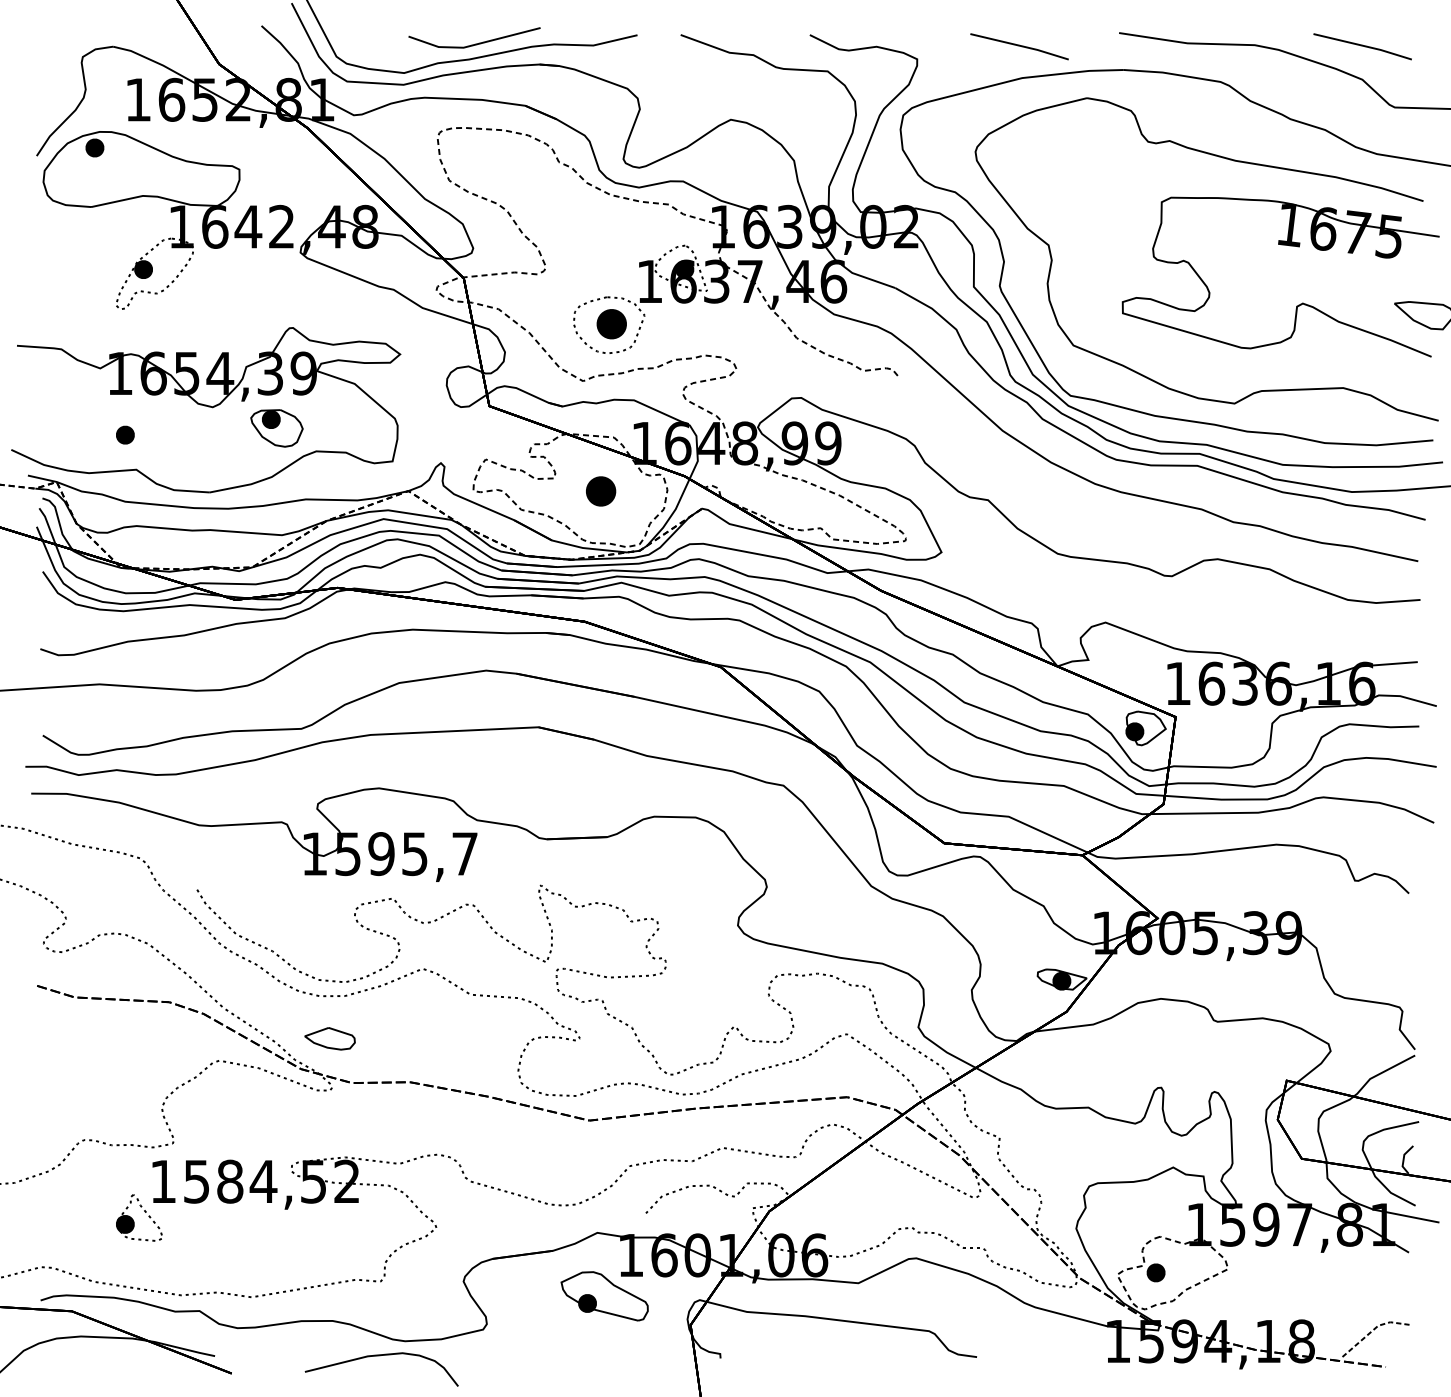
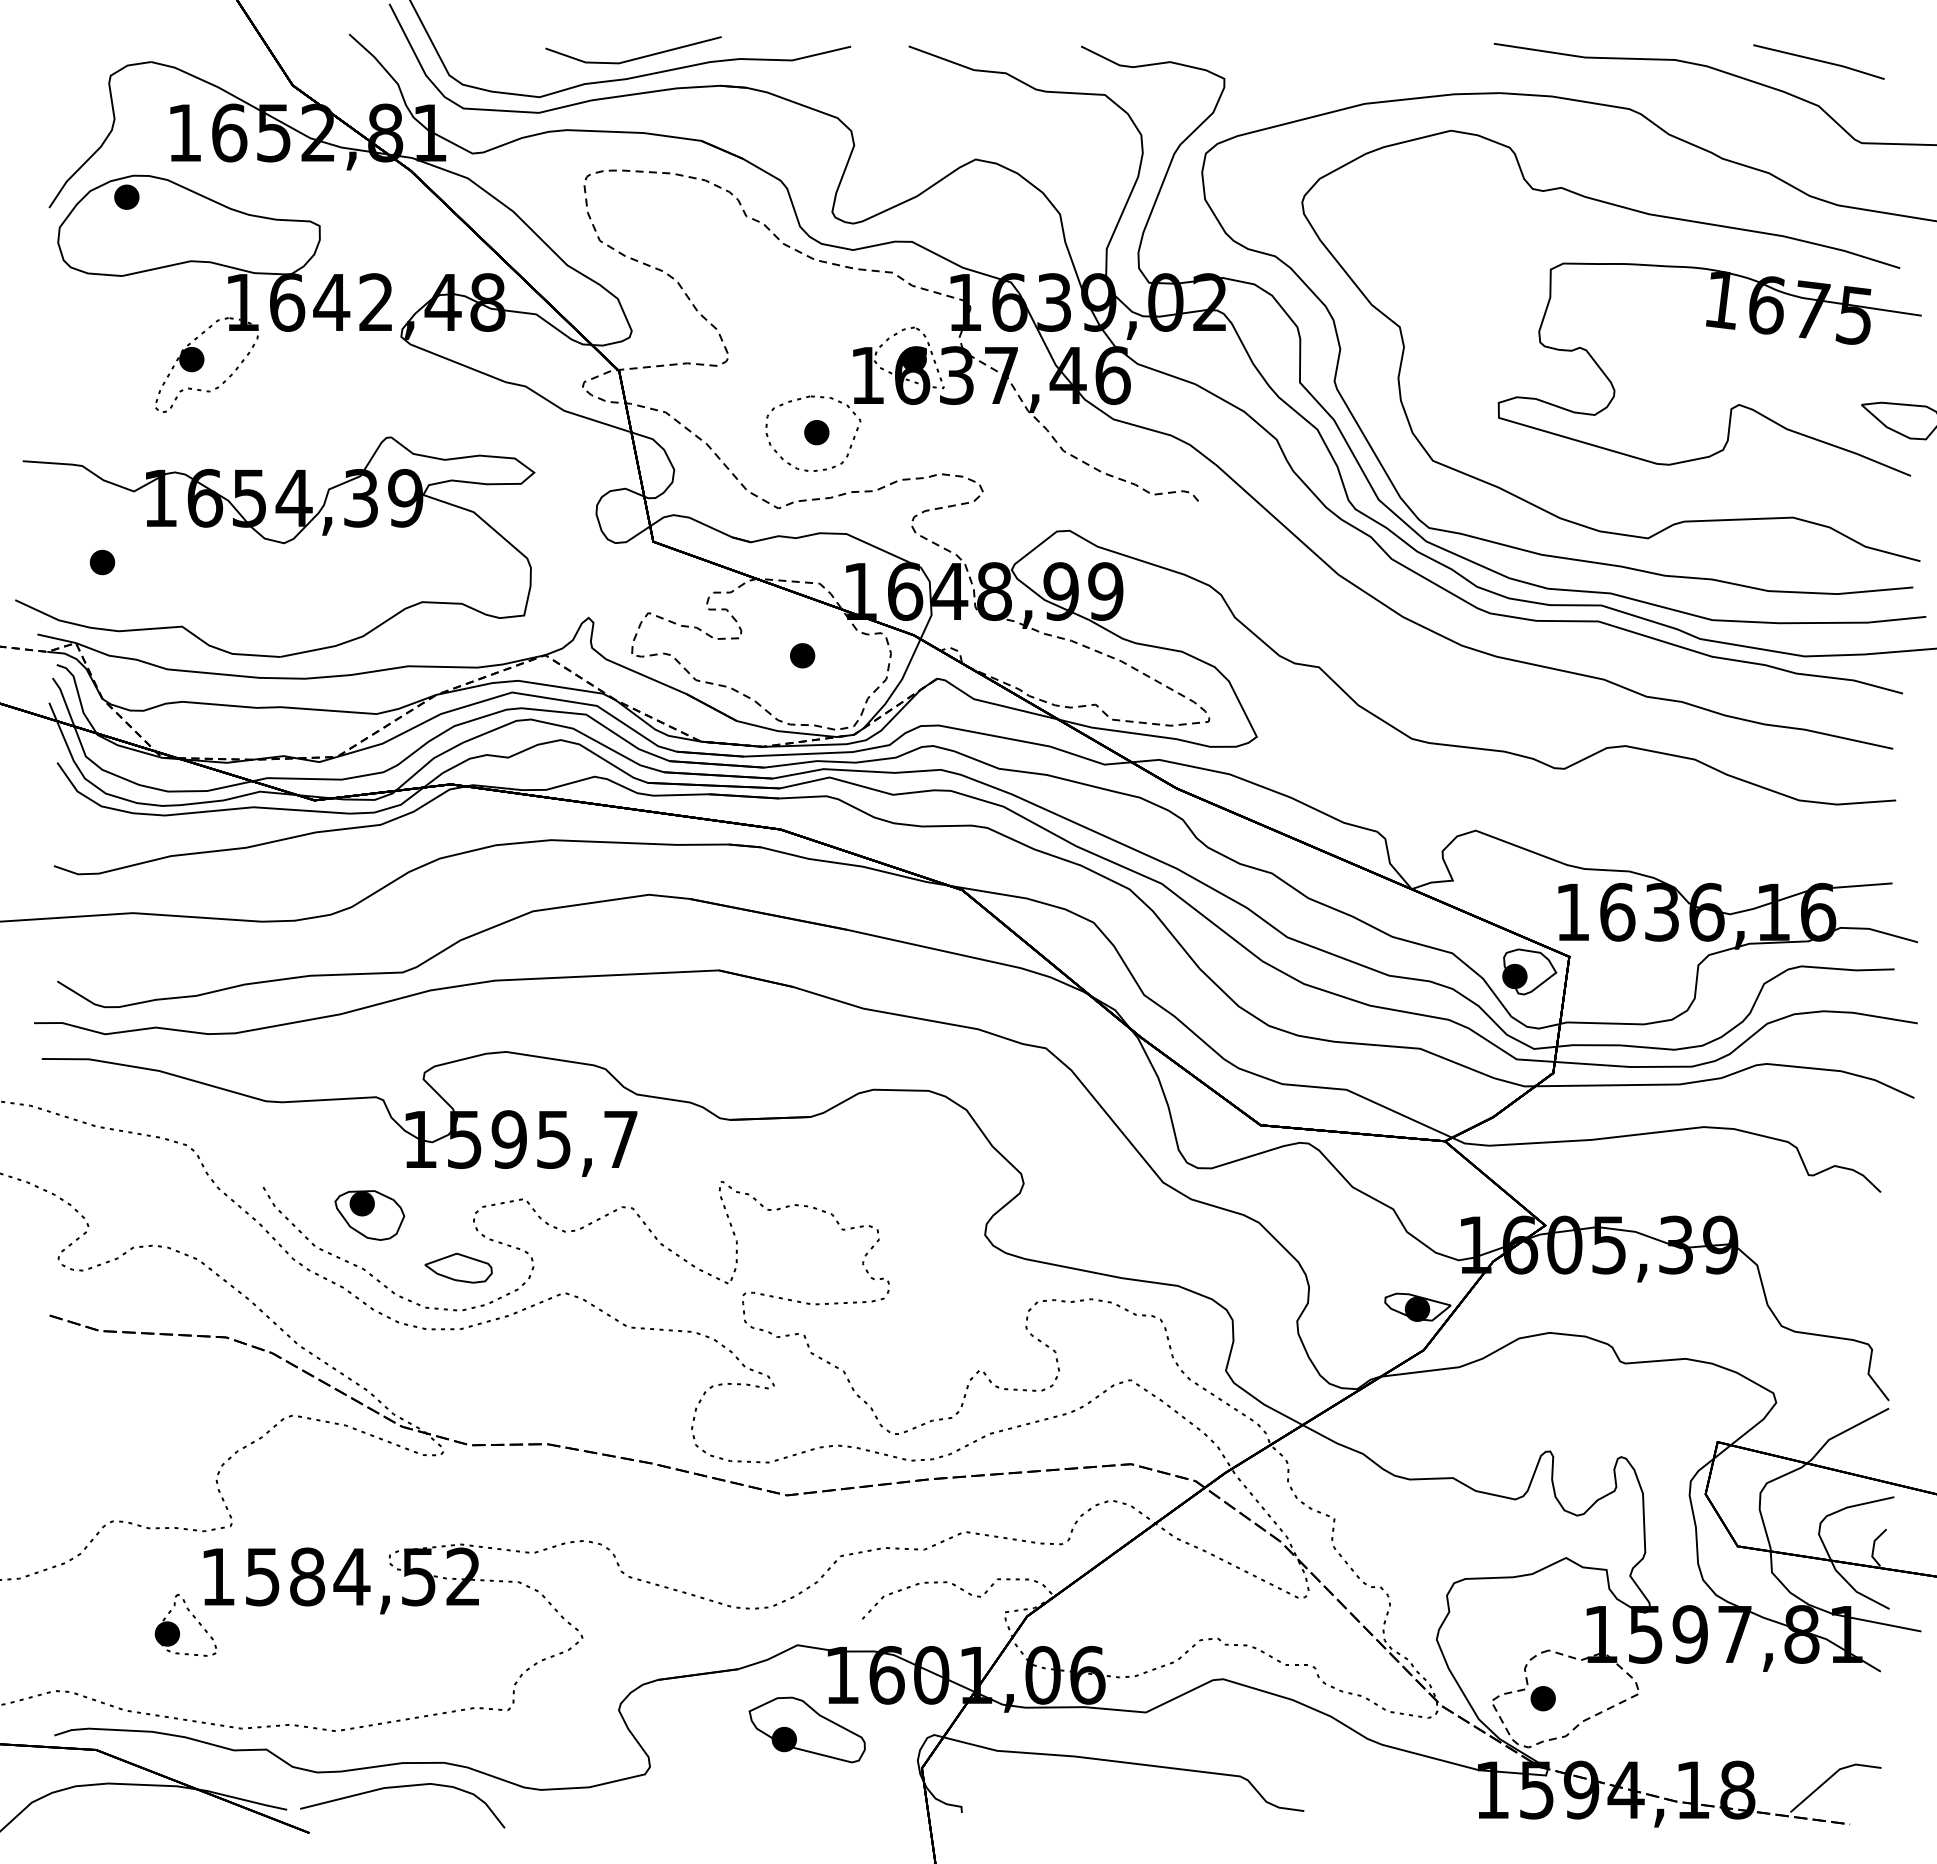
line: (1019, 46) -> (1360, 61), removed
part: (611, 324) -> (816, 432), size x0.62
part: (276, 428) -> (369, 1215), moved
part: (125, 435) -> (102, 562), moved
part: (601, 491) -> (802, 655), size x0.62
part: (329, 1038) -> (458, 1267), moved
line: (1372, 1331) -> (1831, 1776), dashed -> solid
curve: (381, 1355) -> (402, 1787), moved

